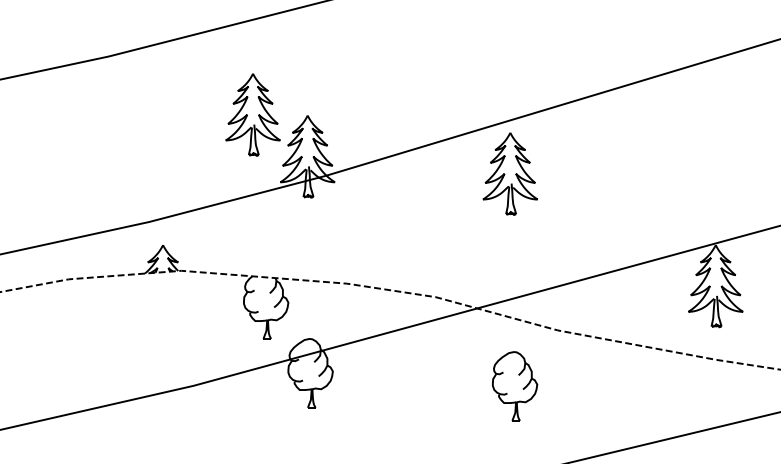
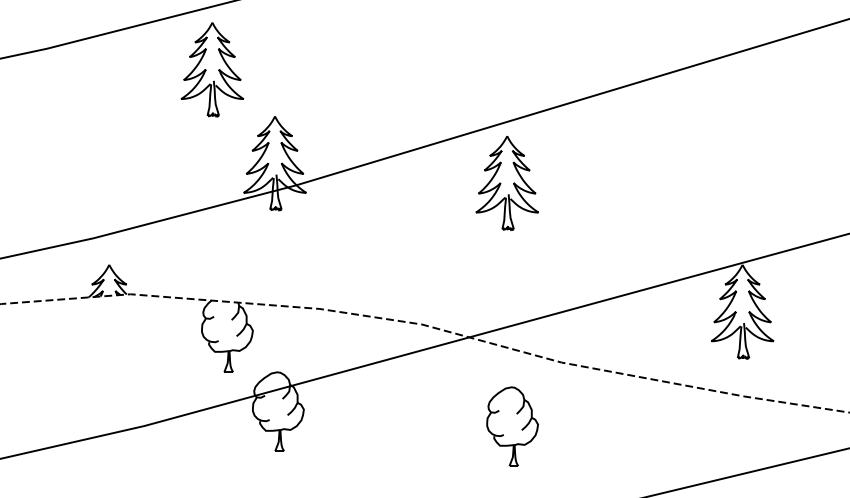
part: (252, 114) -> (211, 69), moved

